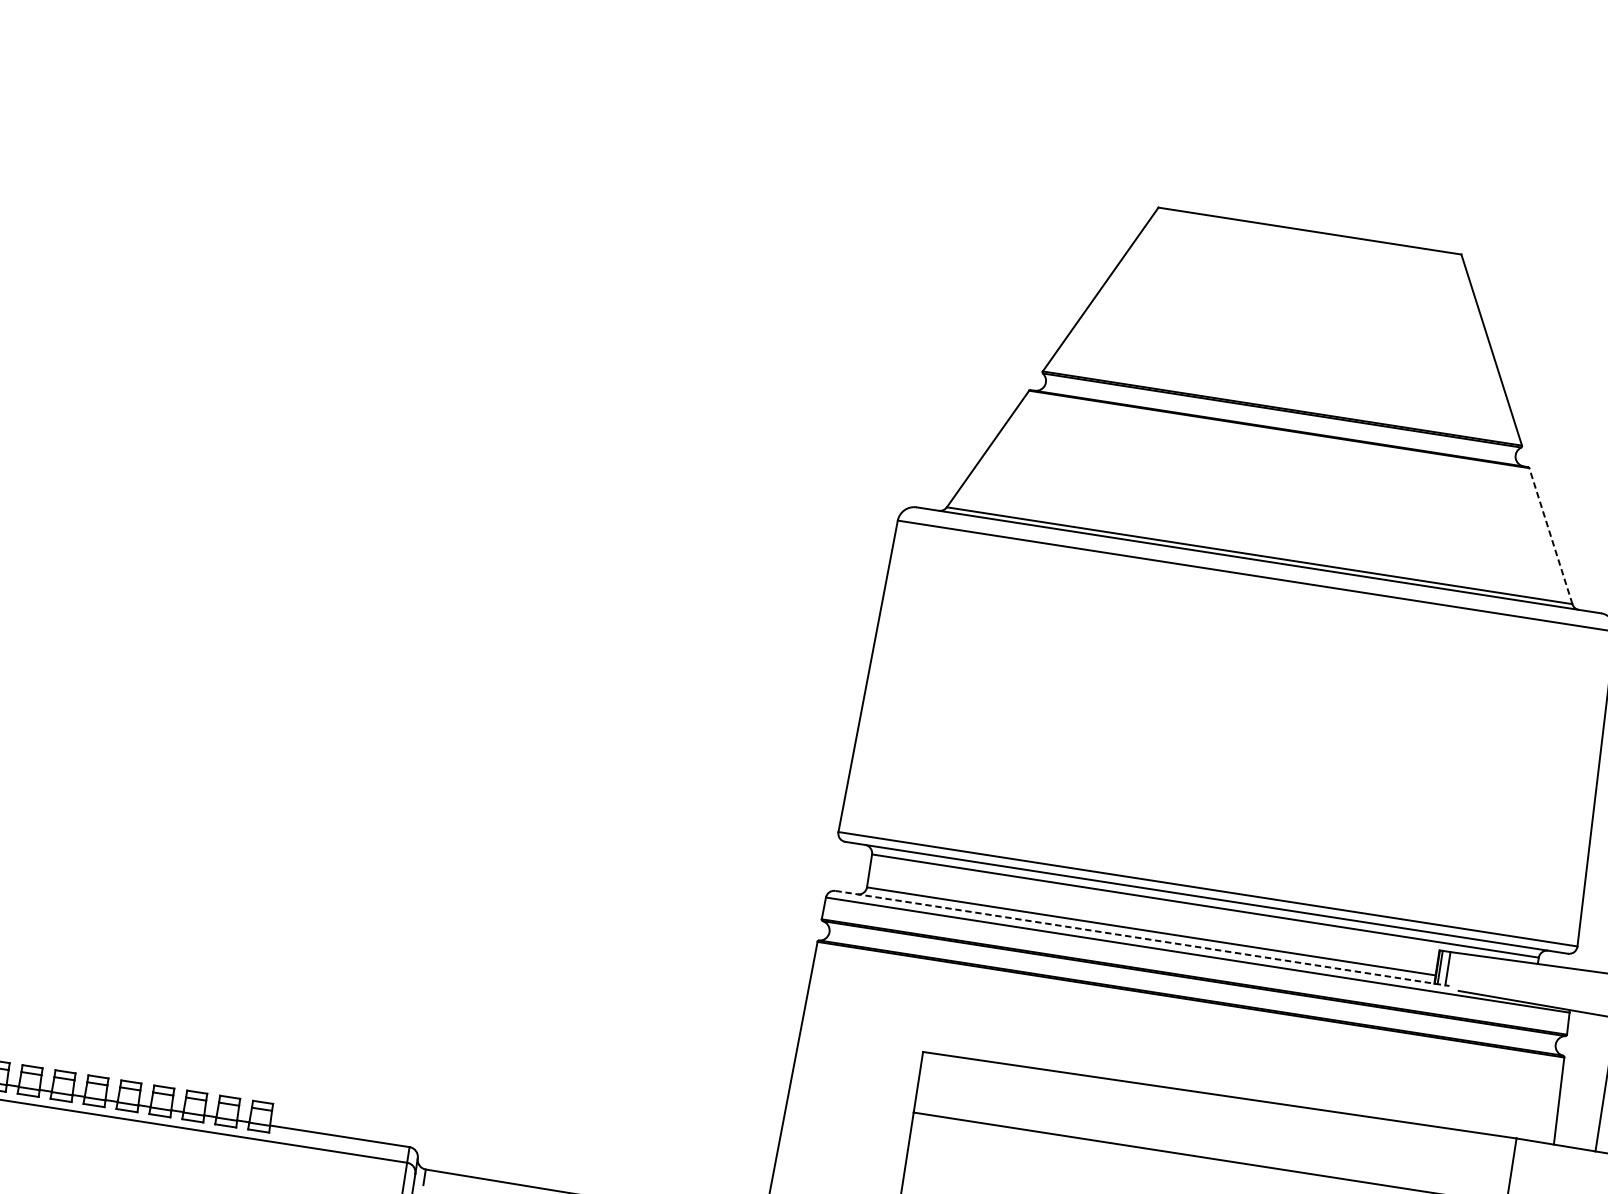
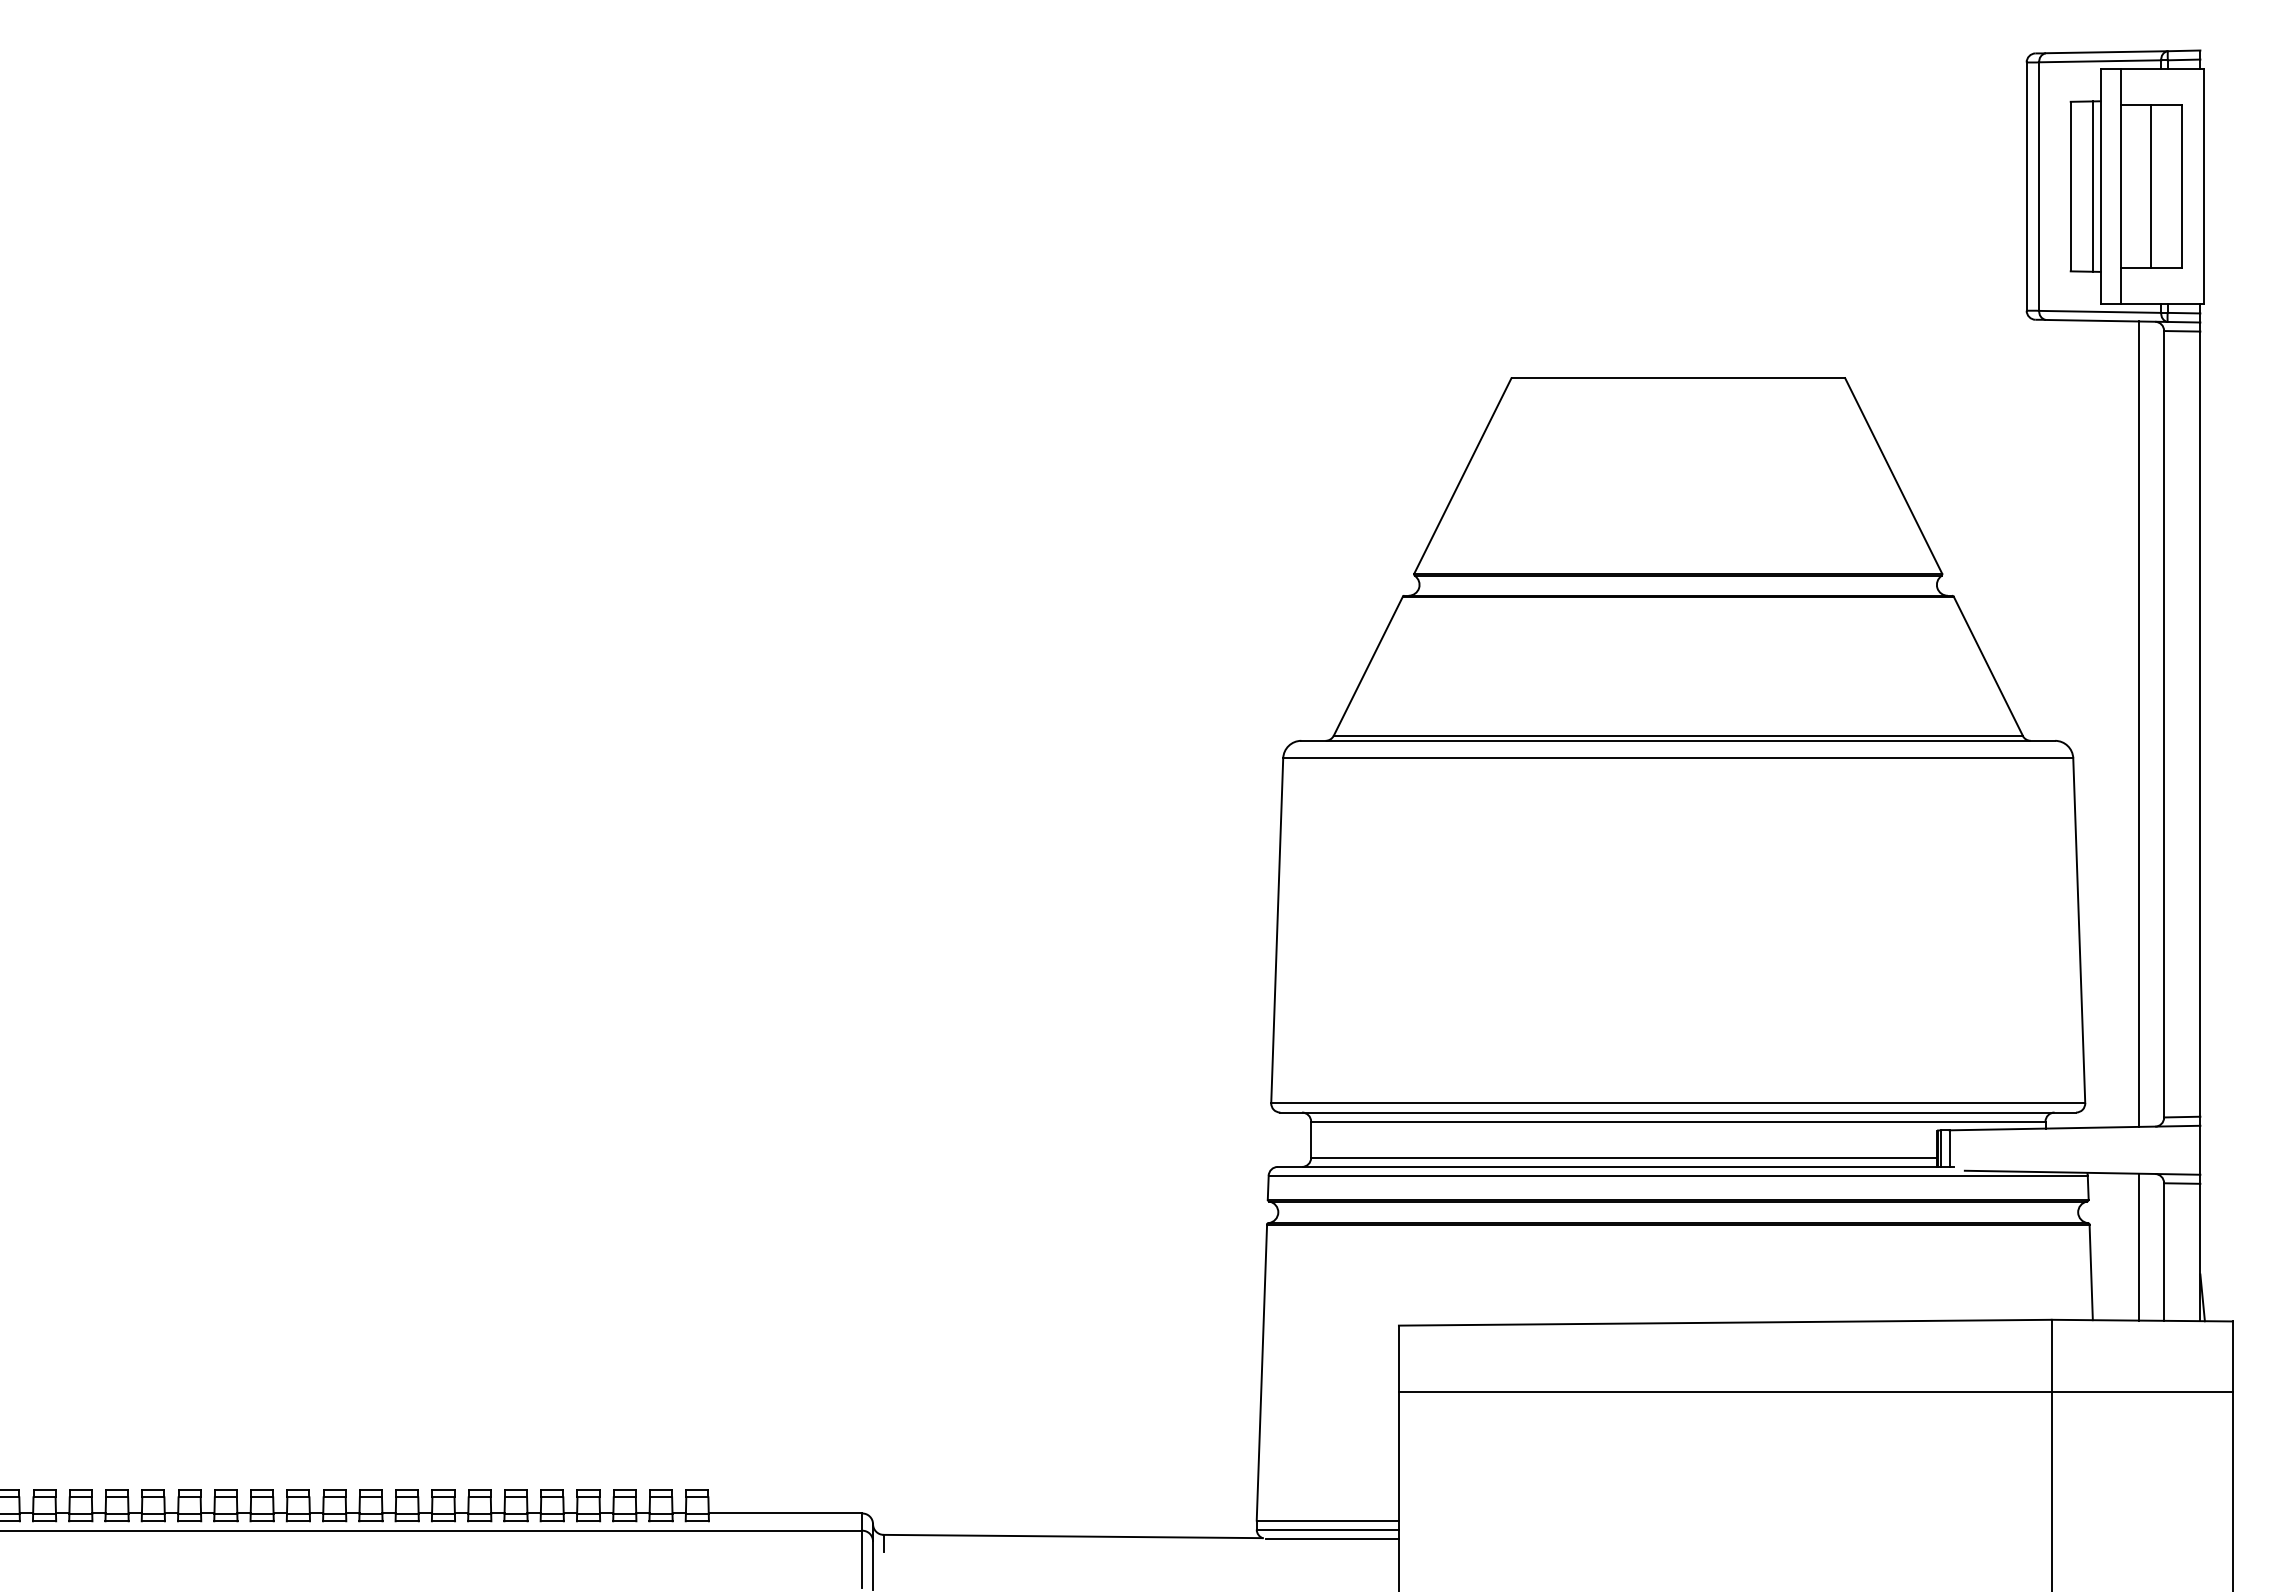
line: (1551, 536) -> (1988, 666), dashed -> solid
line: (1143, 938) -> (1616, 1166), dashed -> solid

